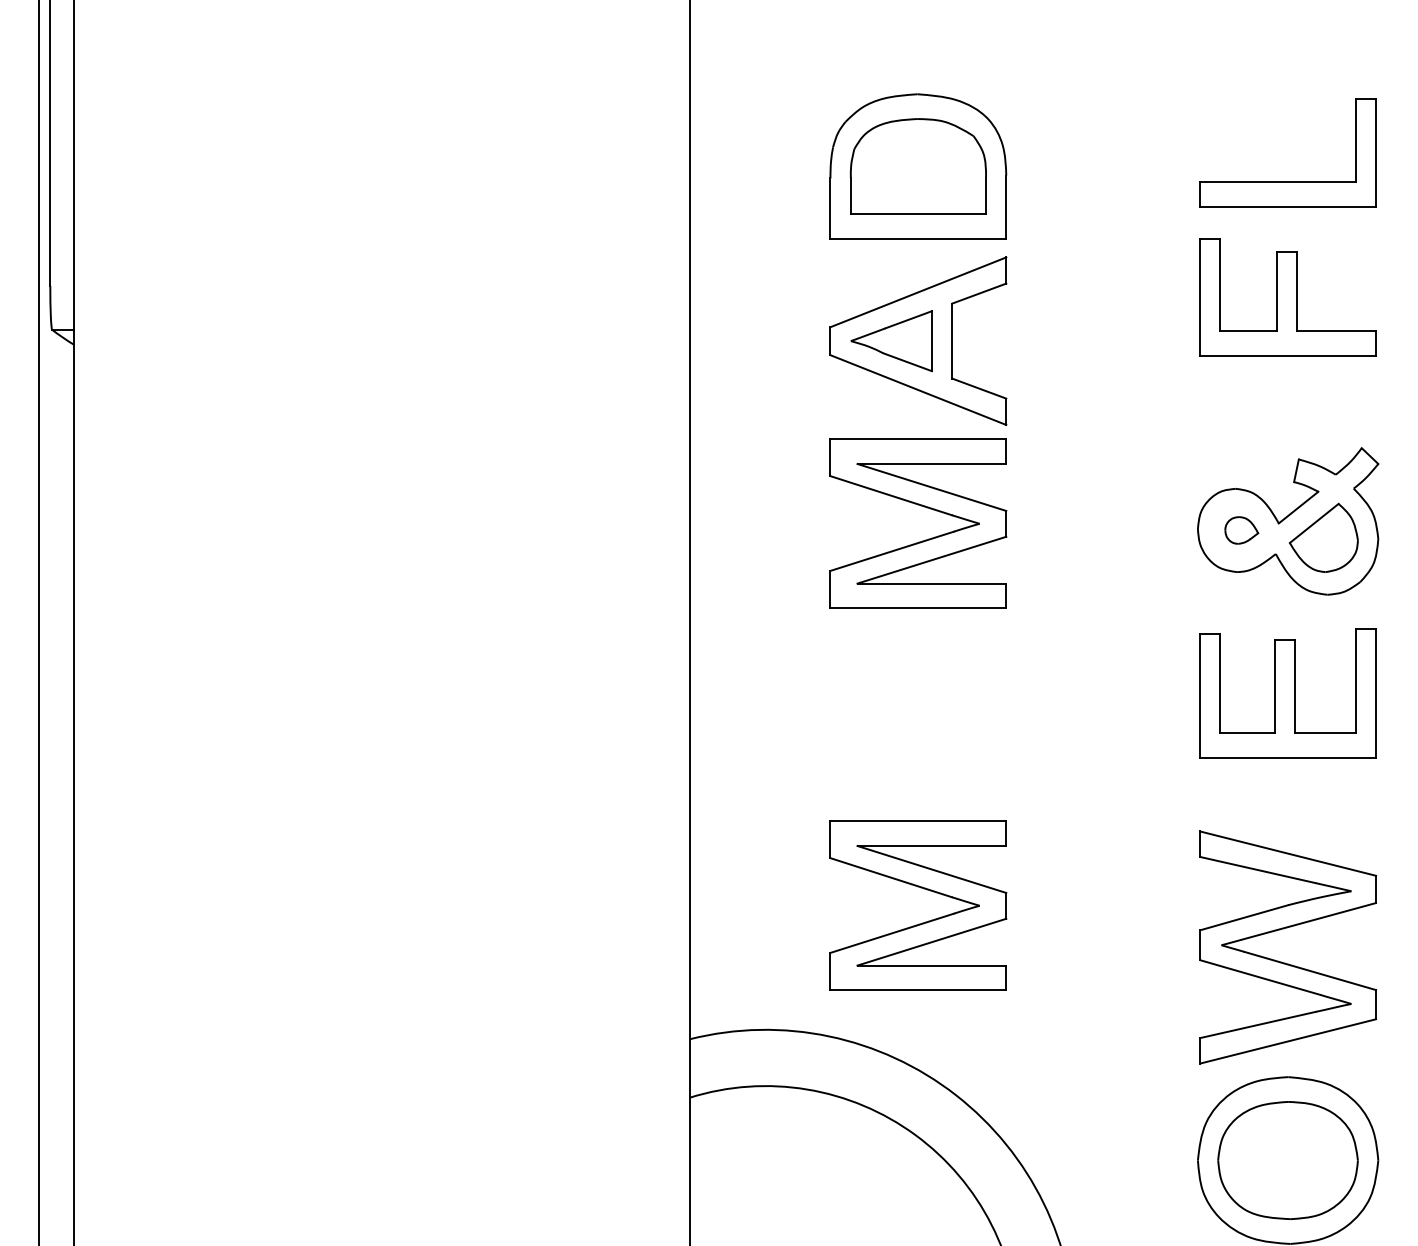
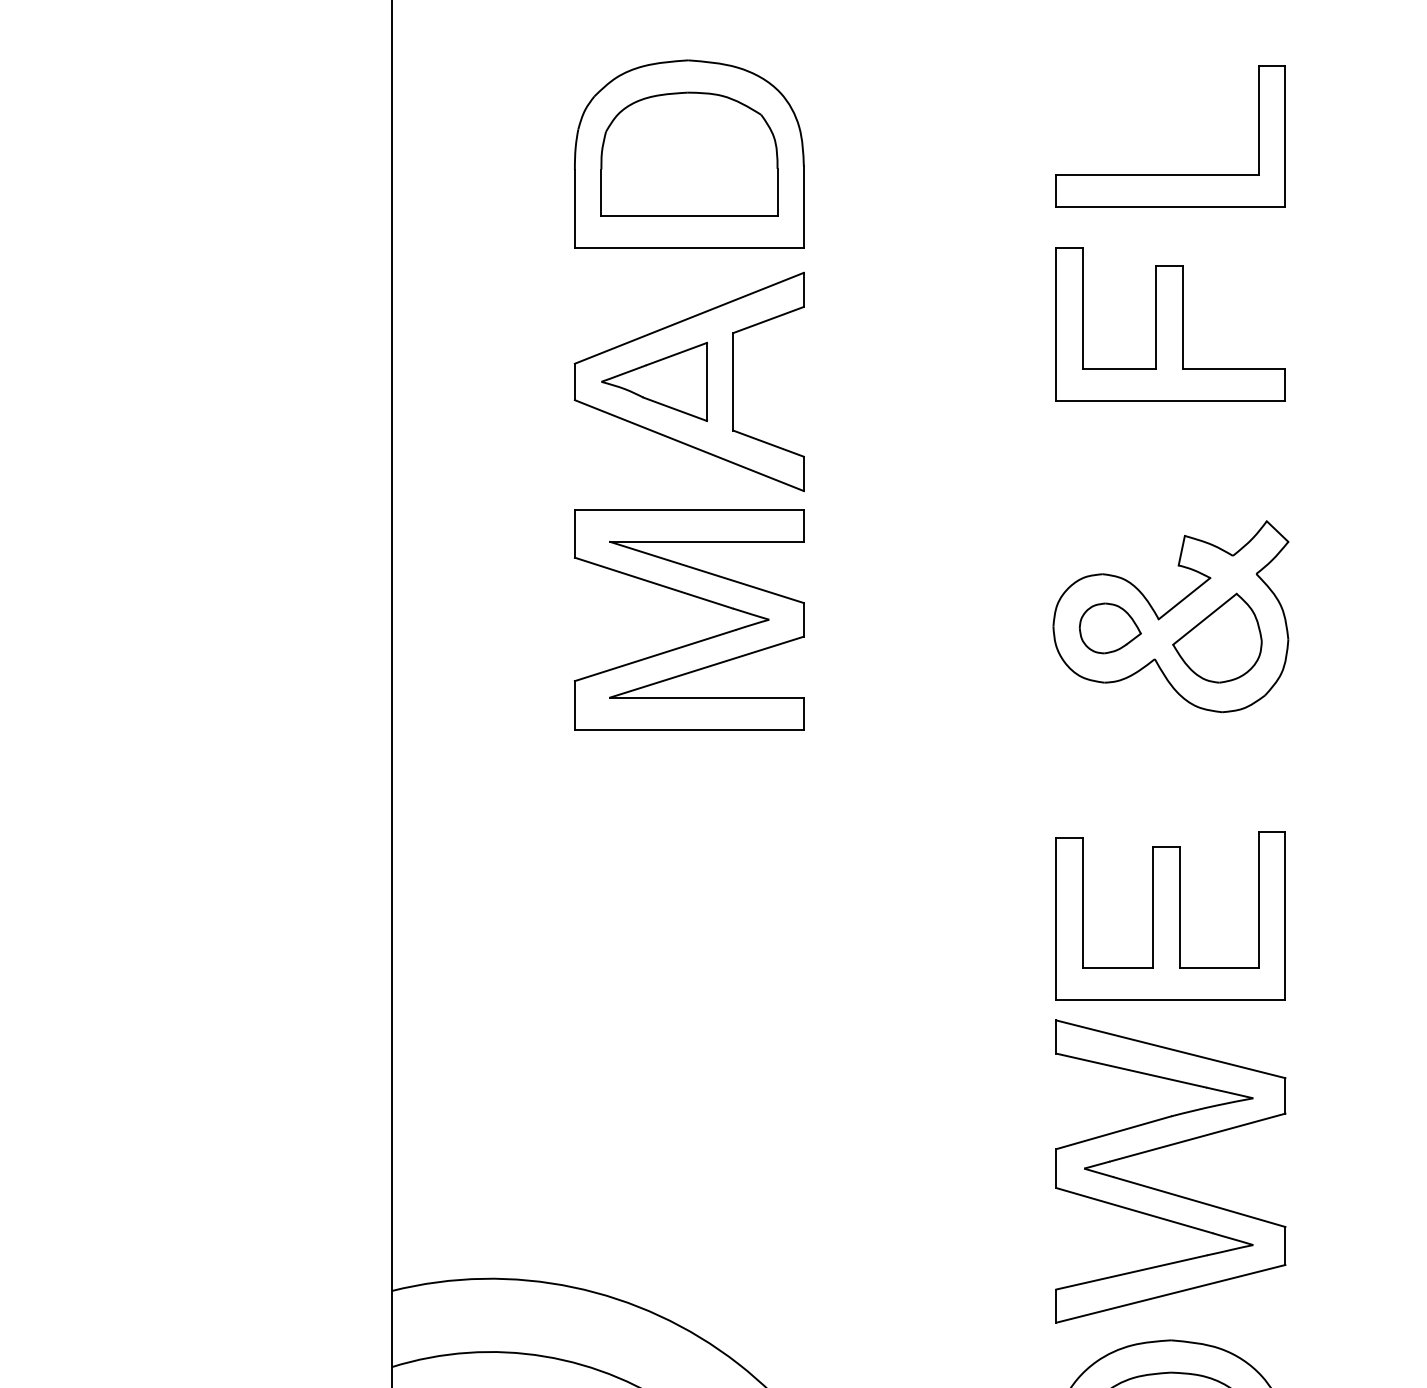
part: (1241, 530) -> (1110, 628), size x1.43
part: (1287, 693) -> (1170, 916), moved
part: (924, 889) -> (697, 1096), removed

